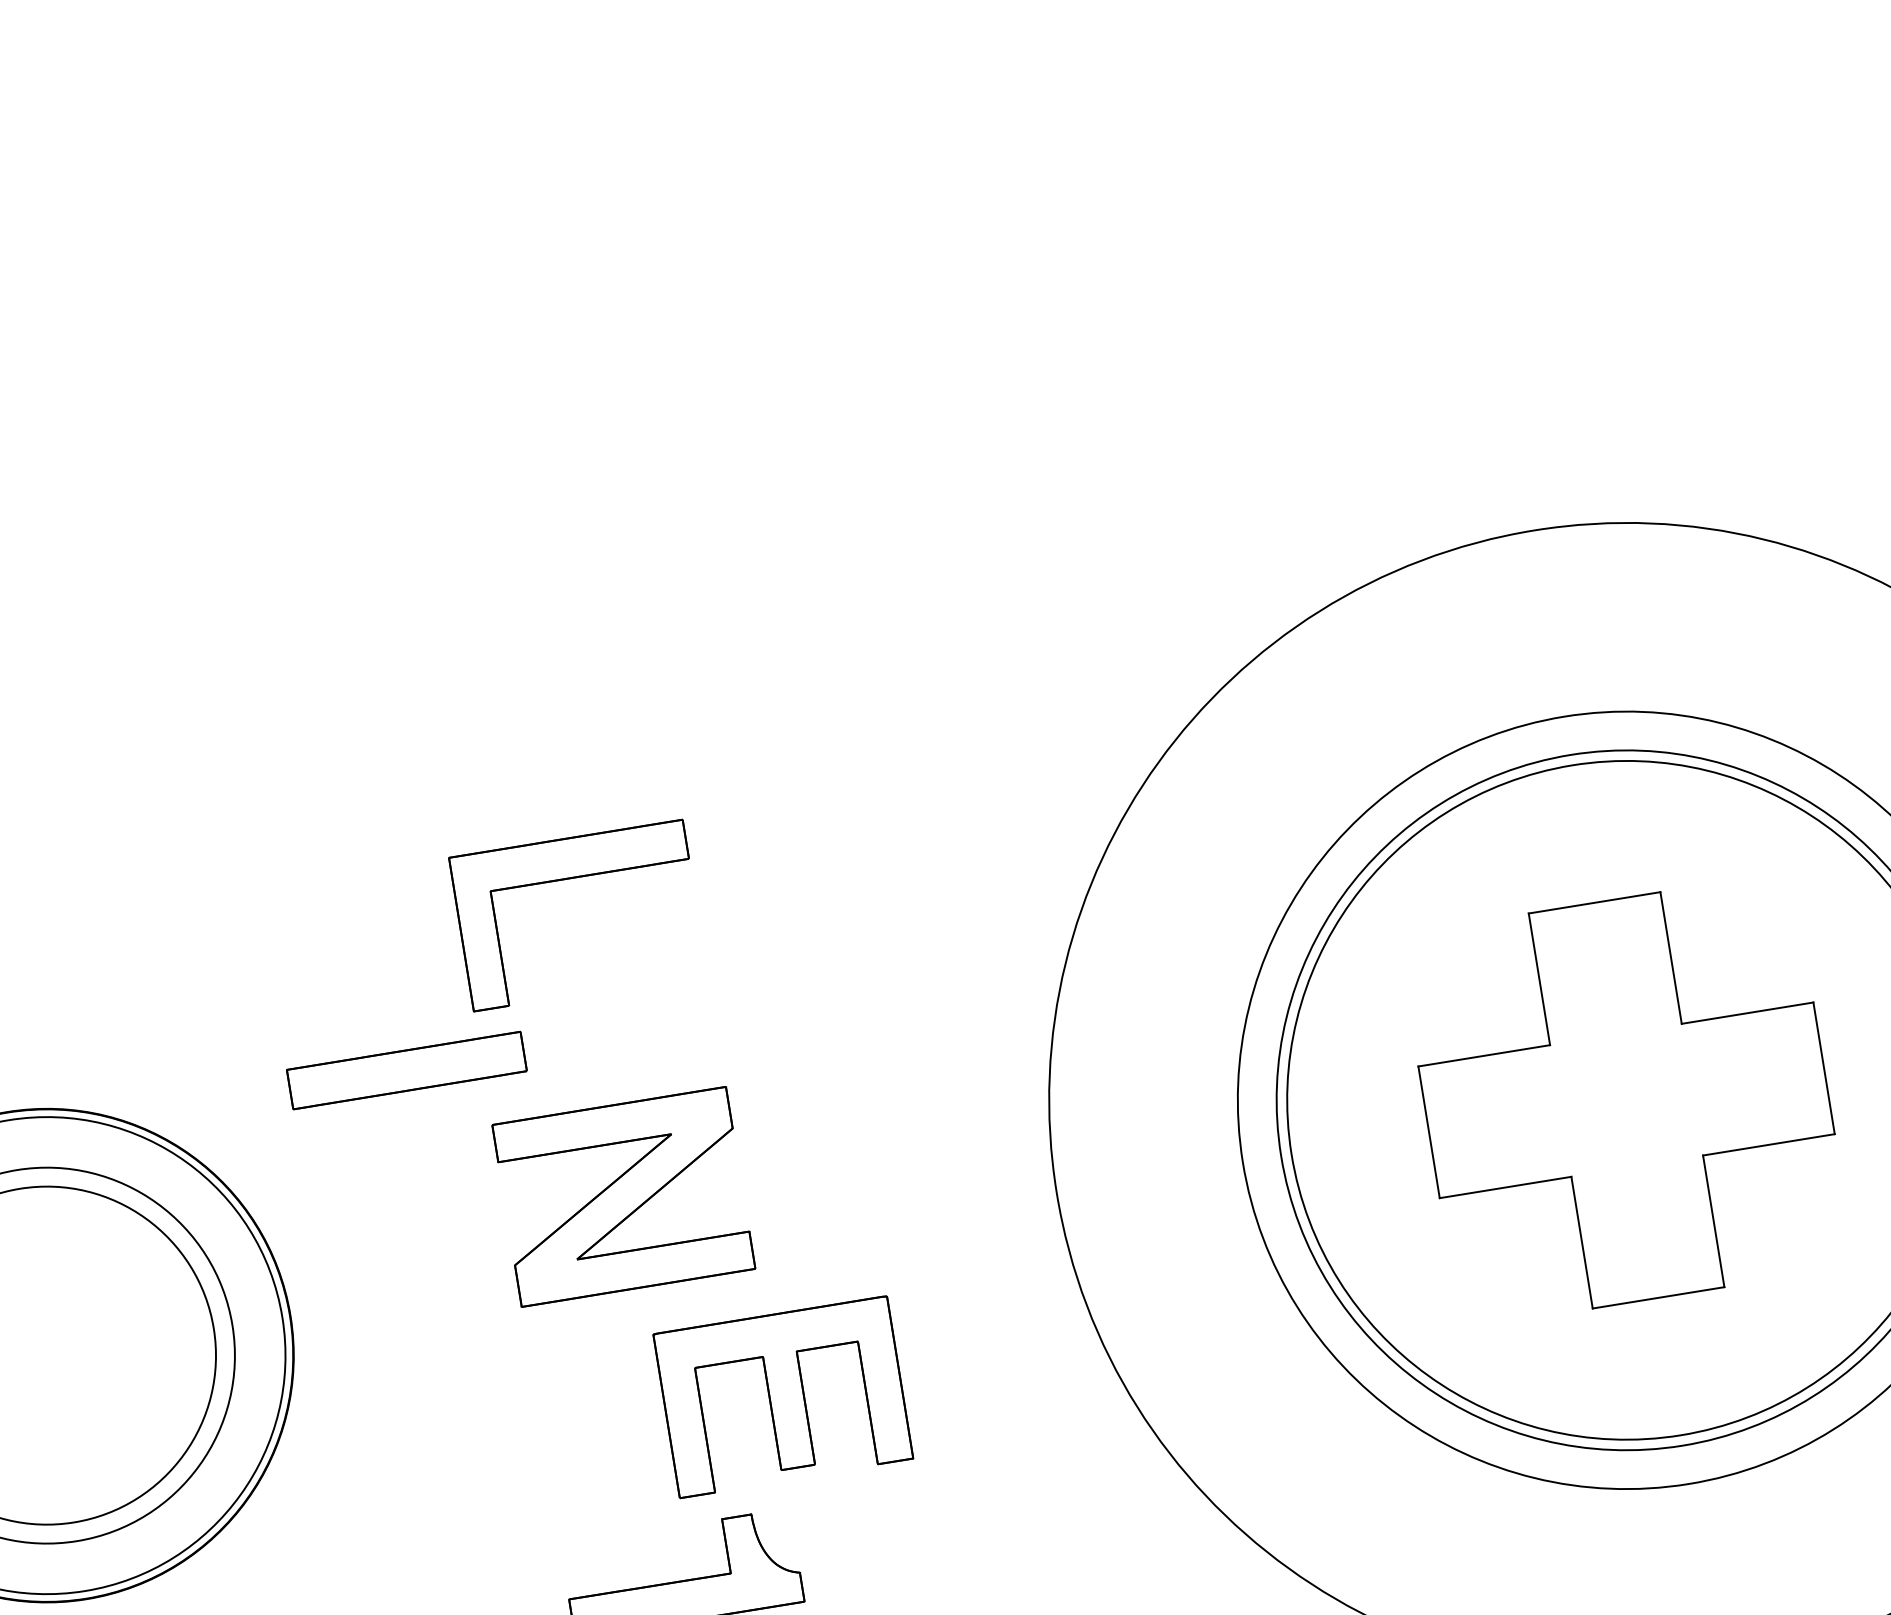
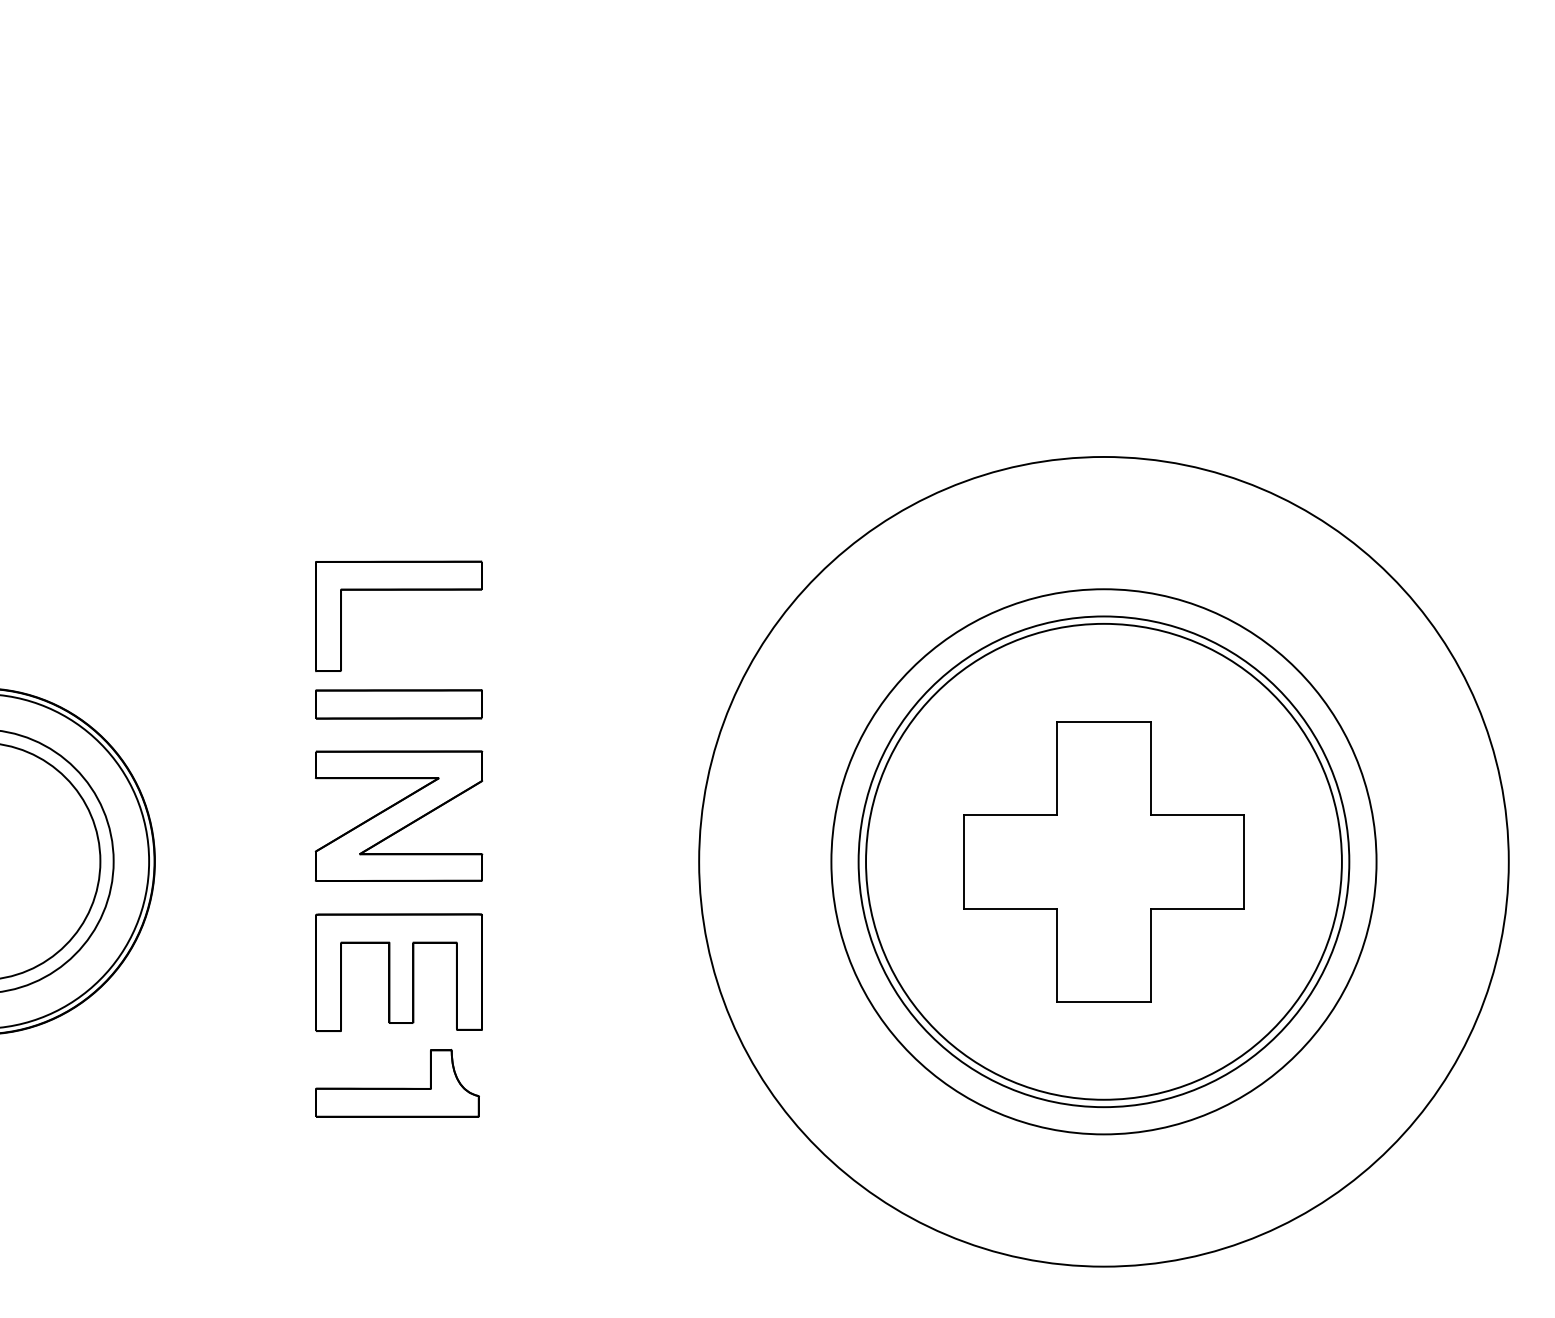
part: (406, 1070) -> (398, 704), moved
part: (782, 1396) -> (398, 972), moved

